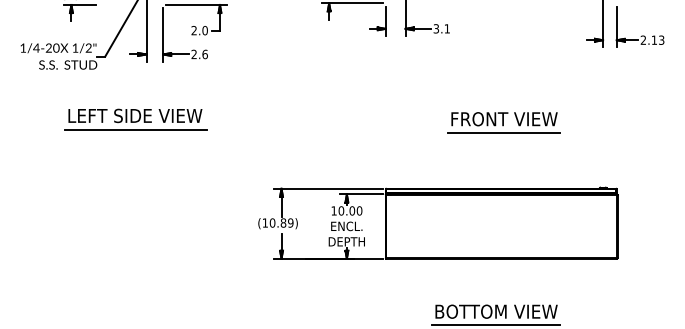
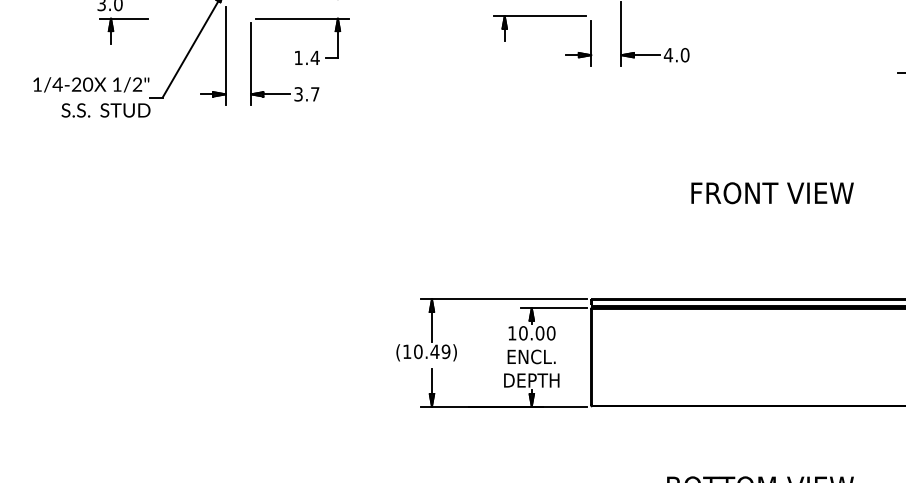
text: (441, 28) -> (676, 54), 3.1 -> 4.0
text: (199, 30) -> (306, 57), 2.0 -> 1.4
text: (199, 54) -> (306, 94), 2.6 -> 3.7
part: (135, 119) -> (208, 193), removed
line: (504, 132) -> (772, 213), removed
text: (283, 222) -> (434, 350), (10.89) -> (10.49)

